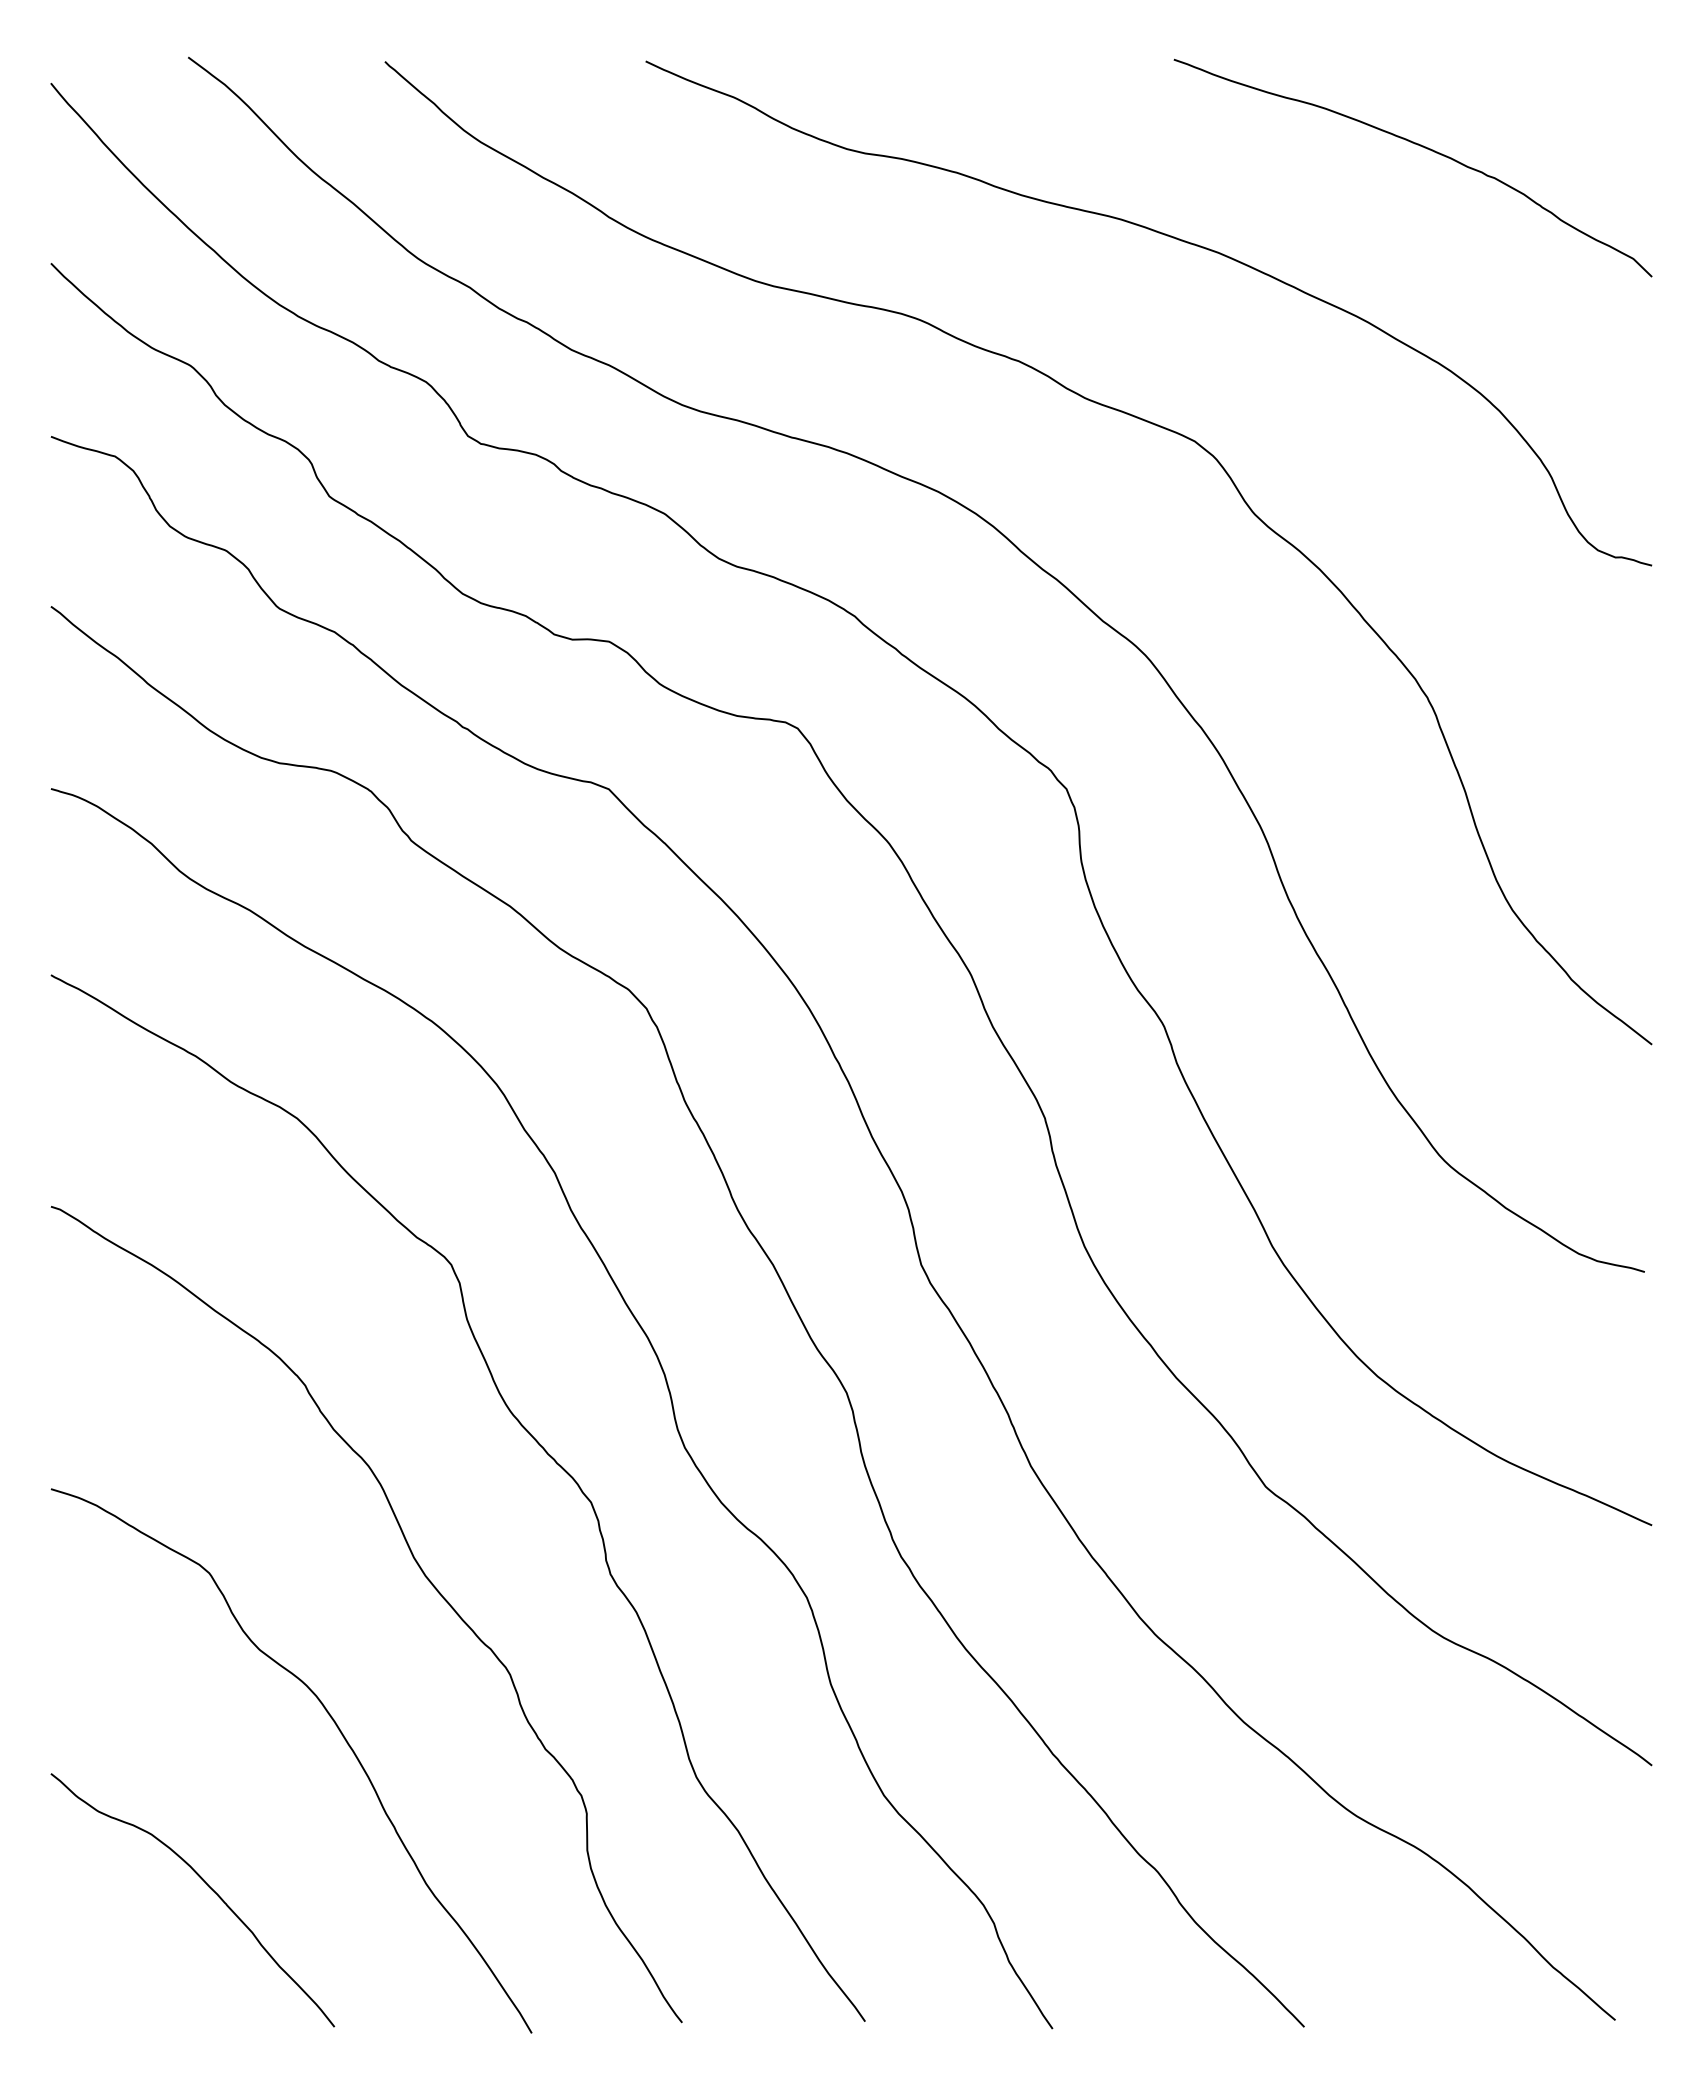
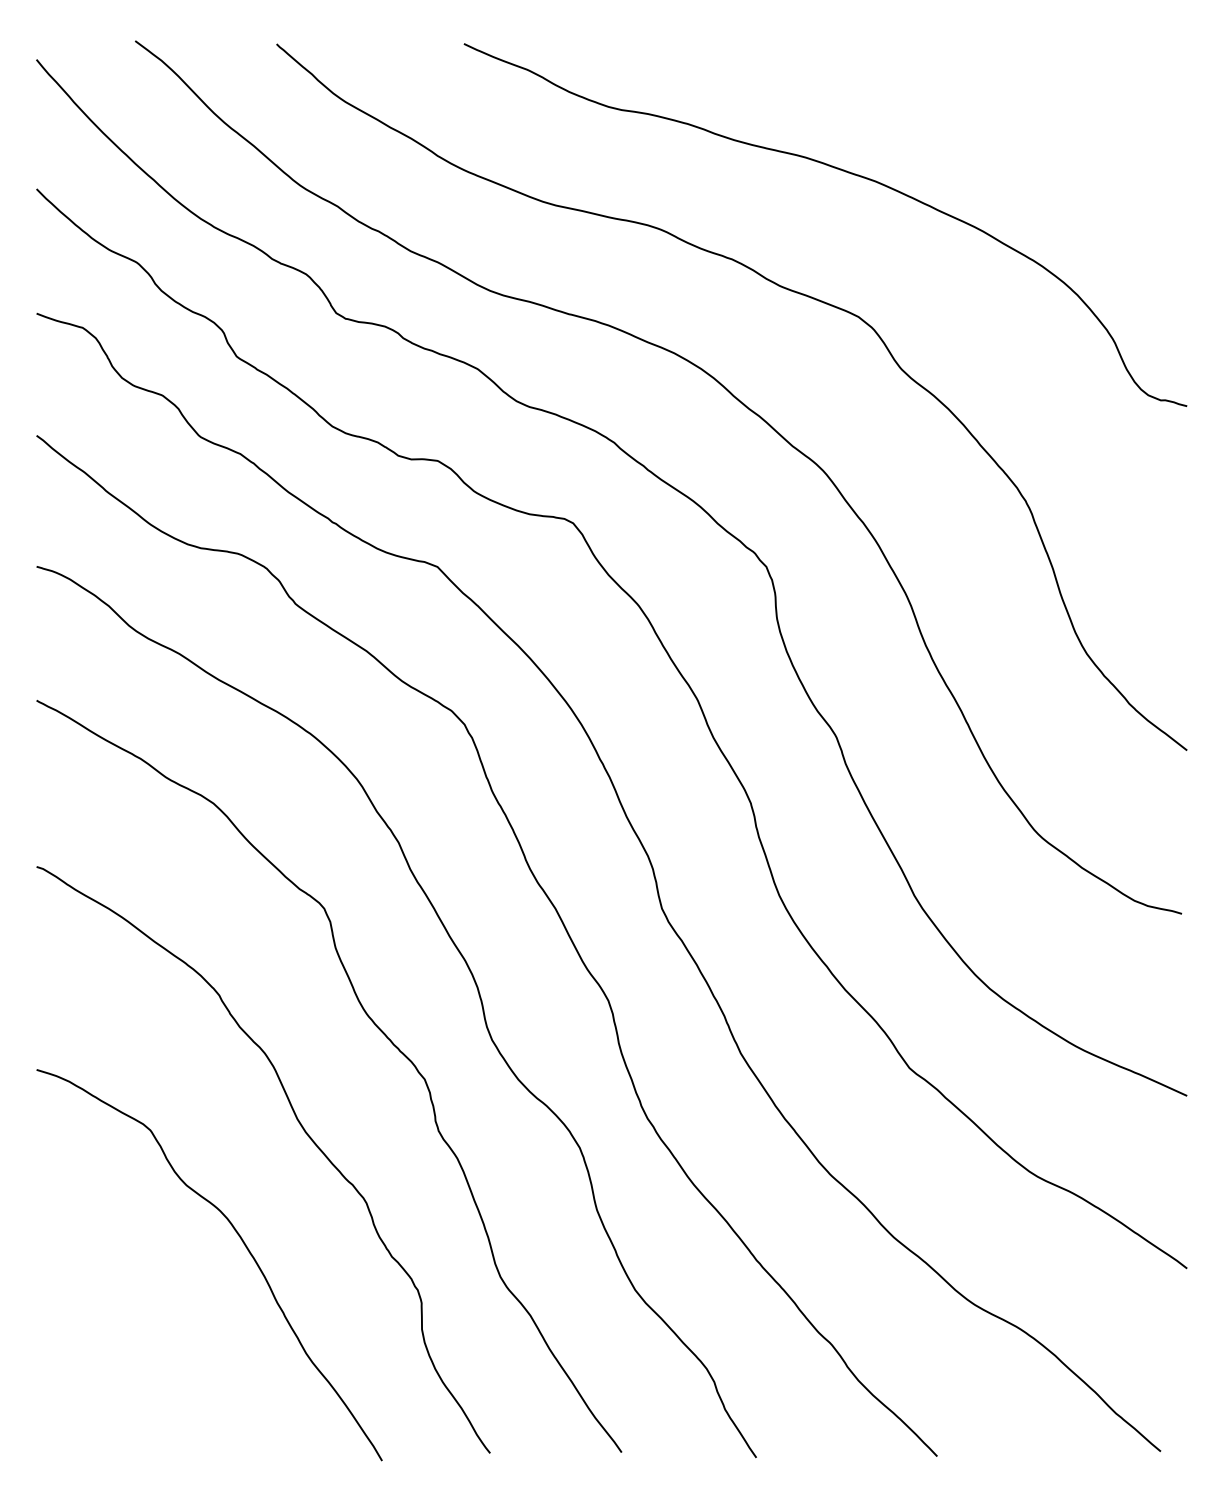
curve: (1422, 147) -> (1022, 105), removed
curve: (208, 1887) -> (149, 1356), removed

